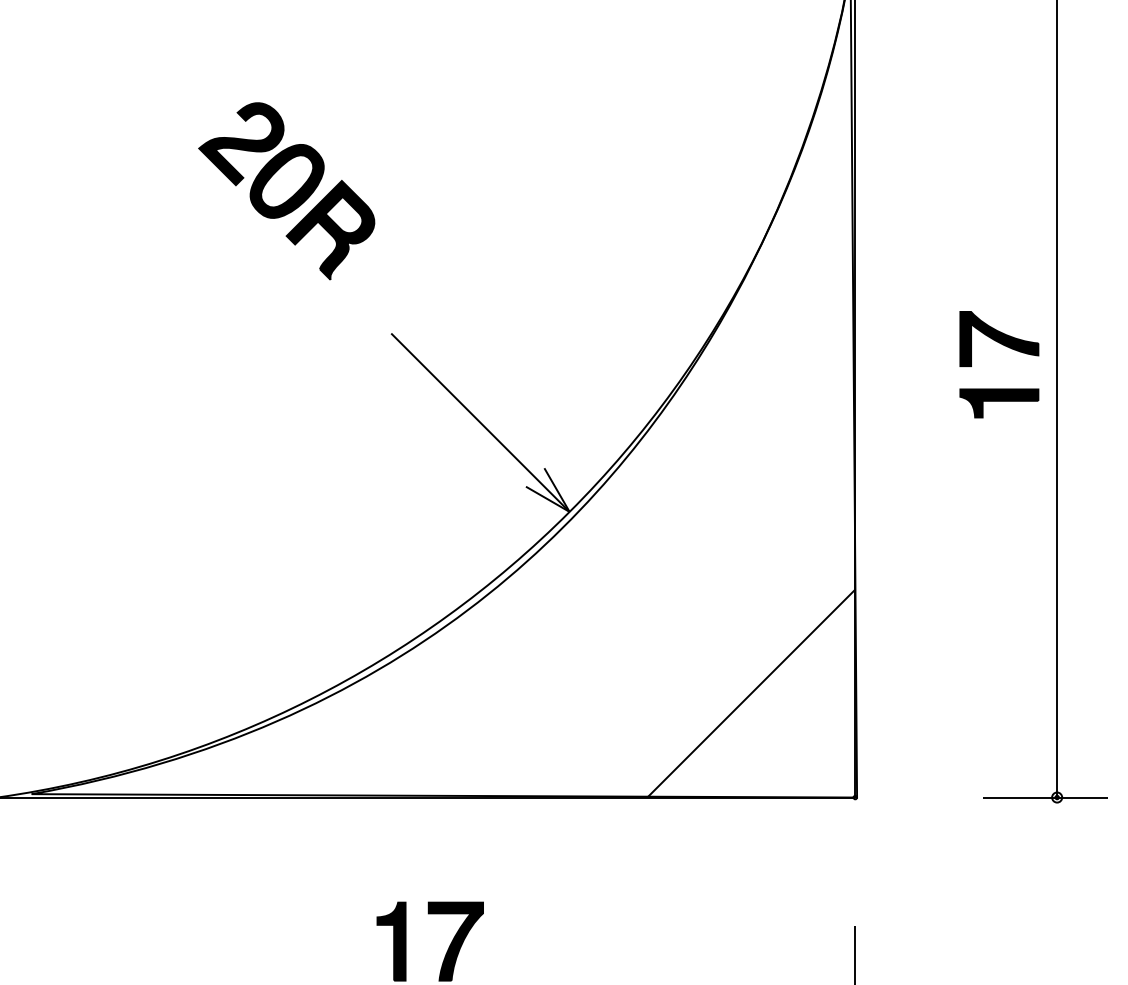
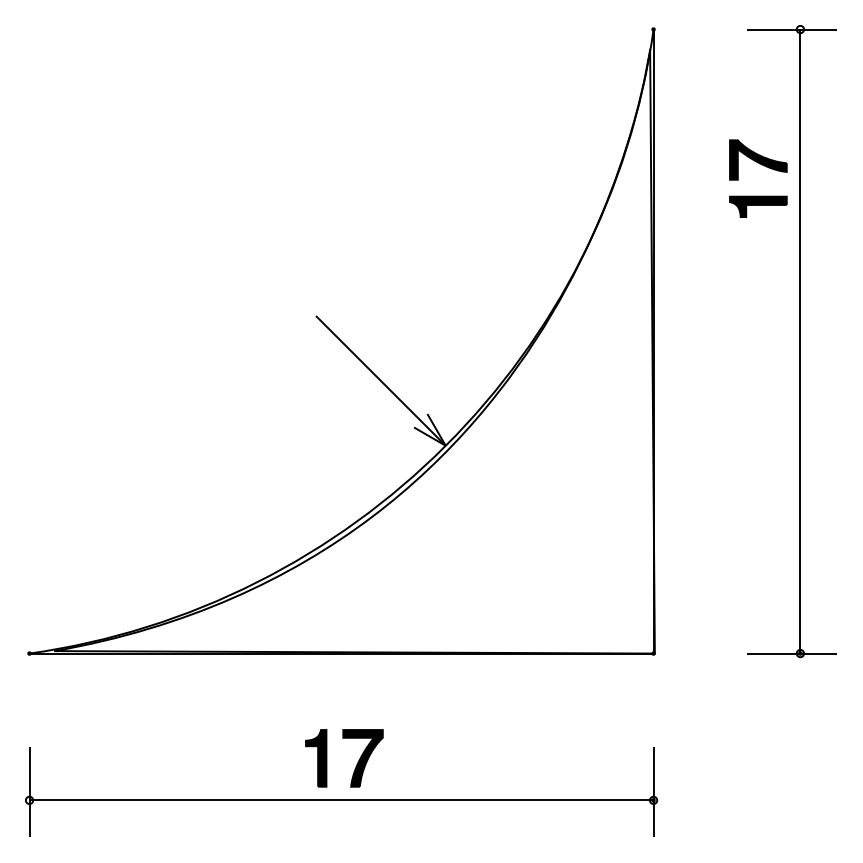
part: (286, 191) -> (239, 212), removed
part: (1003, 346) -> (761, 165), moved
hatch: (750, 692) -> (577, 577), removed

